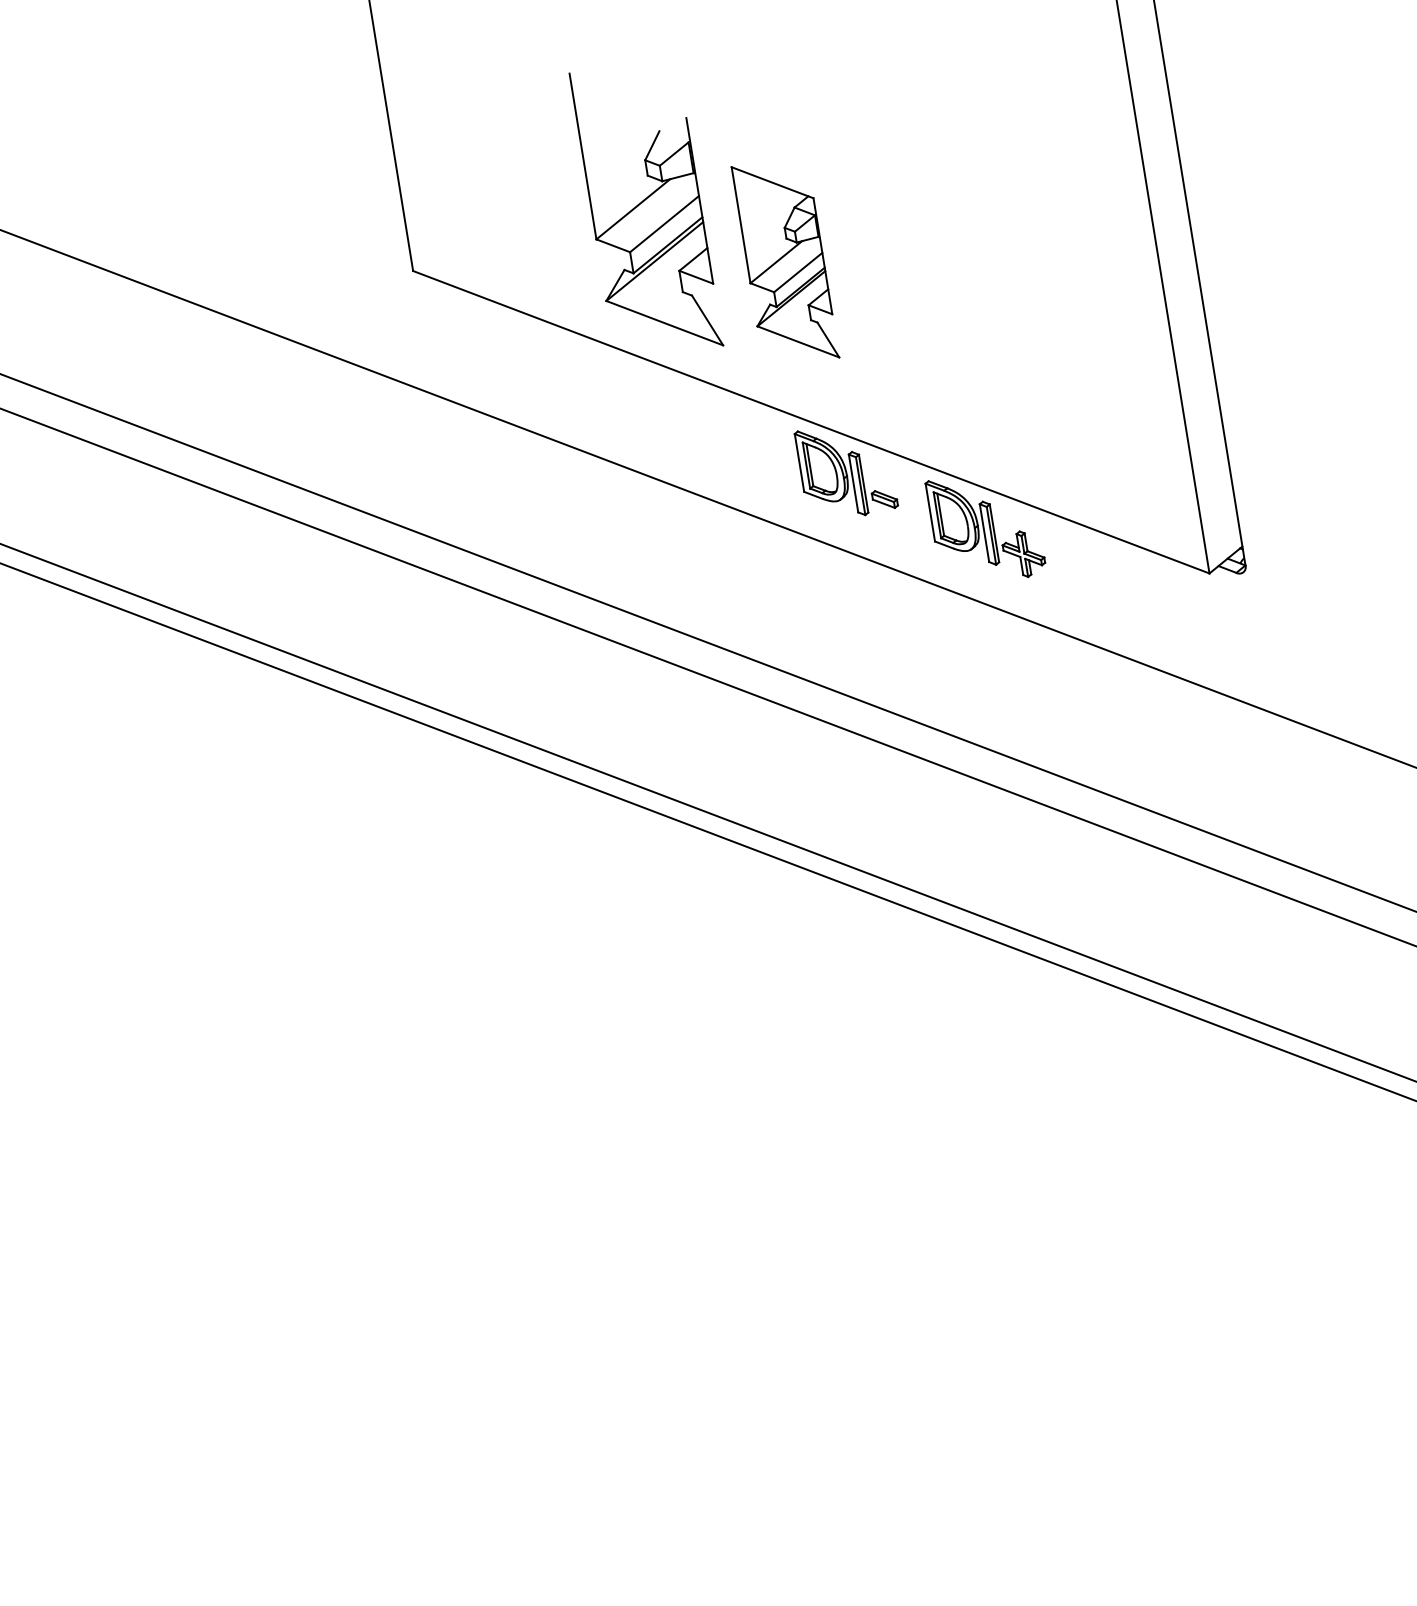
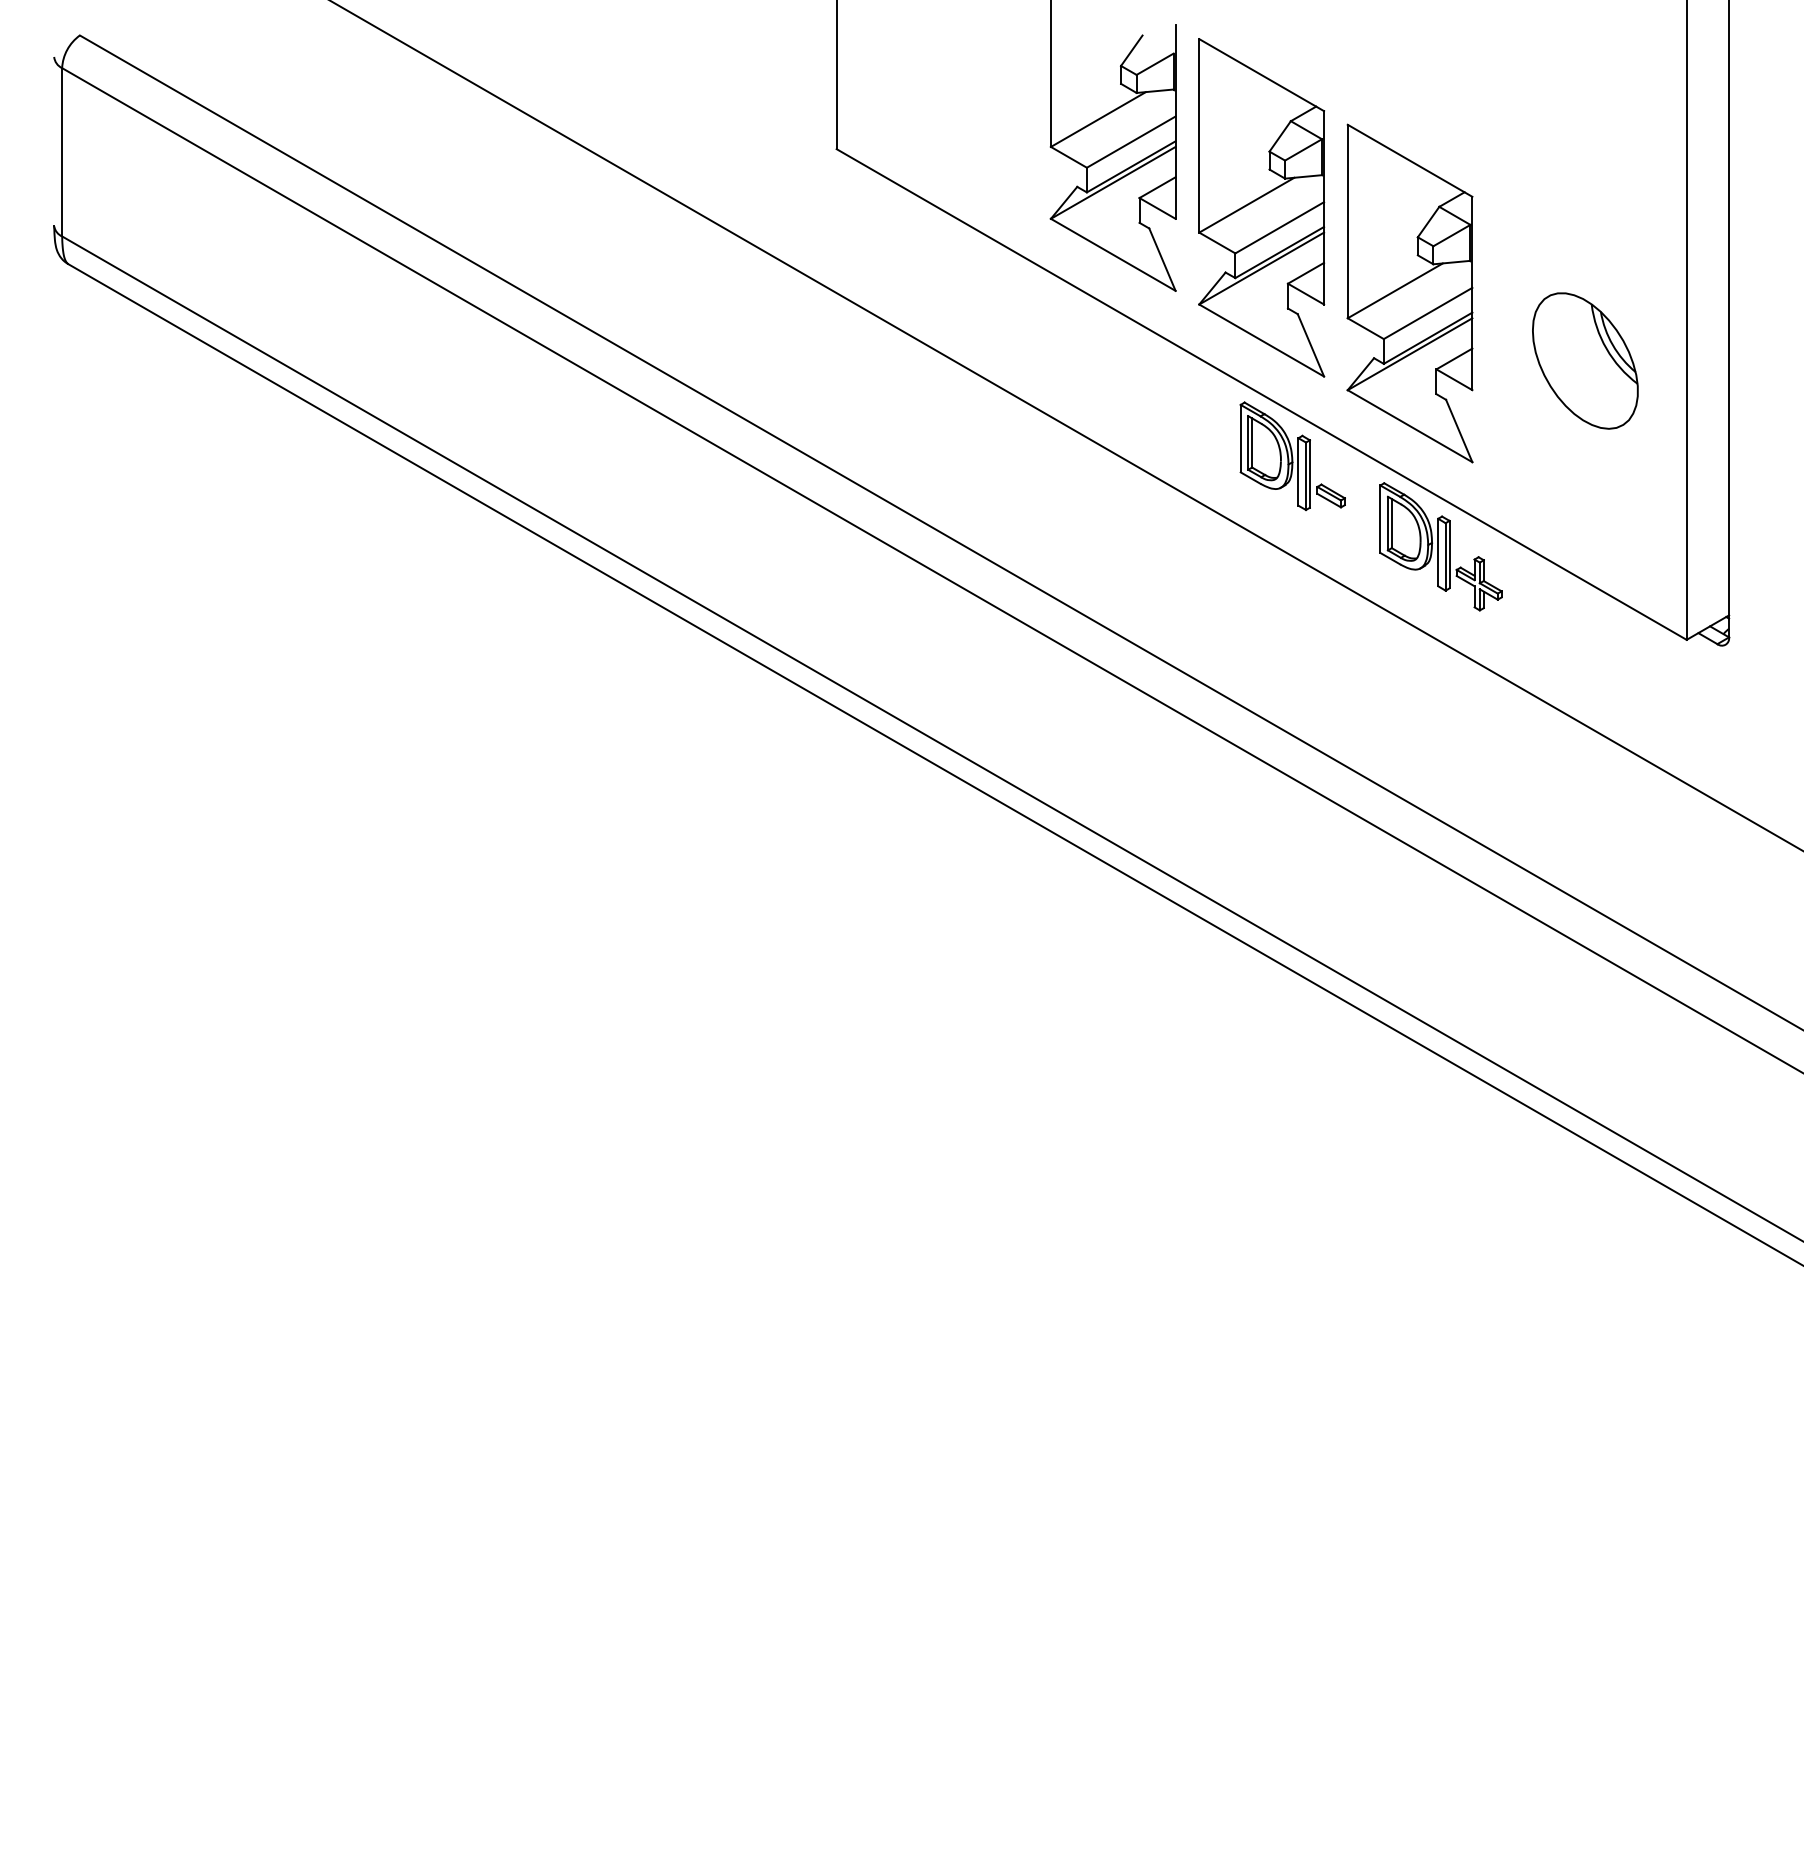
part: (785, 262) -> (1261, 207), size x1.43
part: (923, 315) -> (1409, 293), added
part: (1084, 348) -> (1585, 360), added

